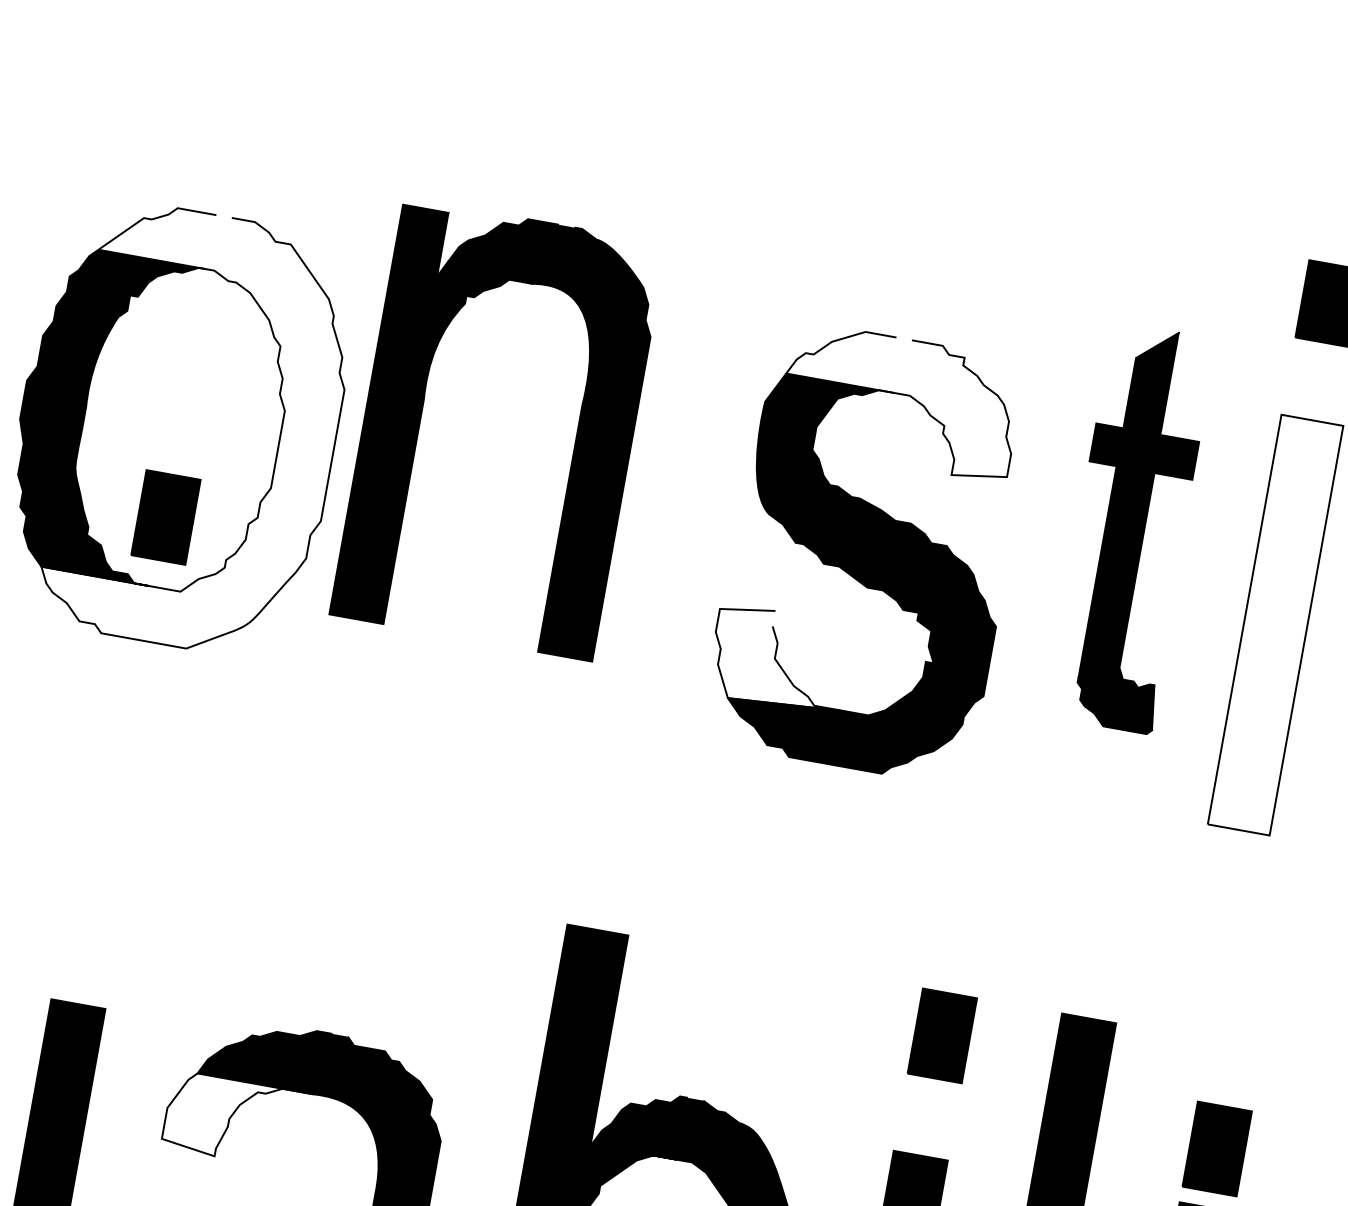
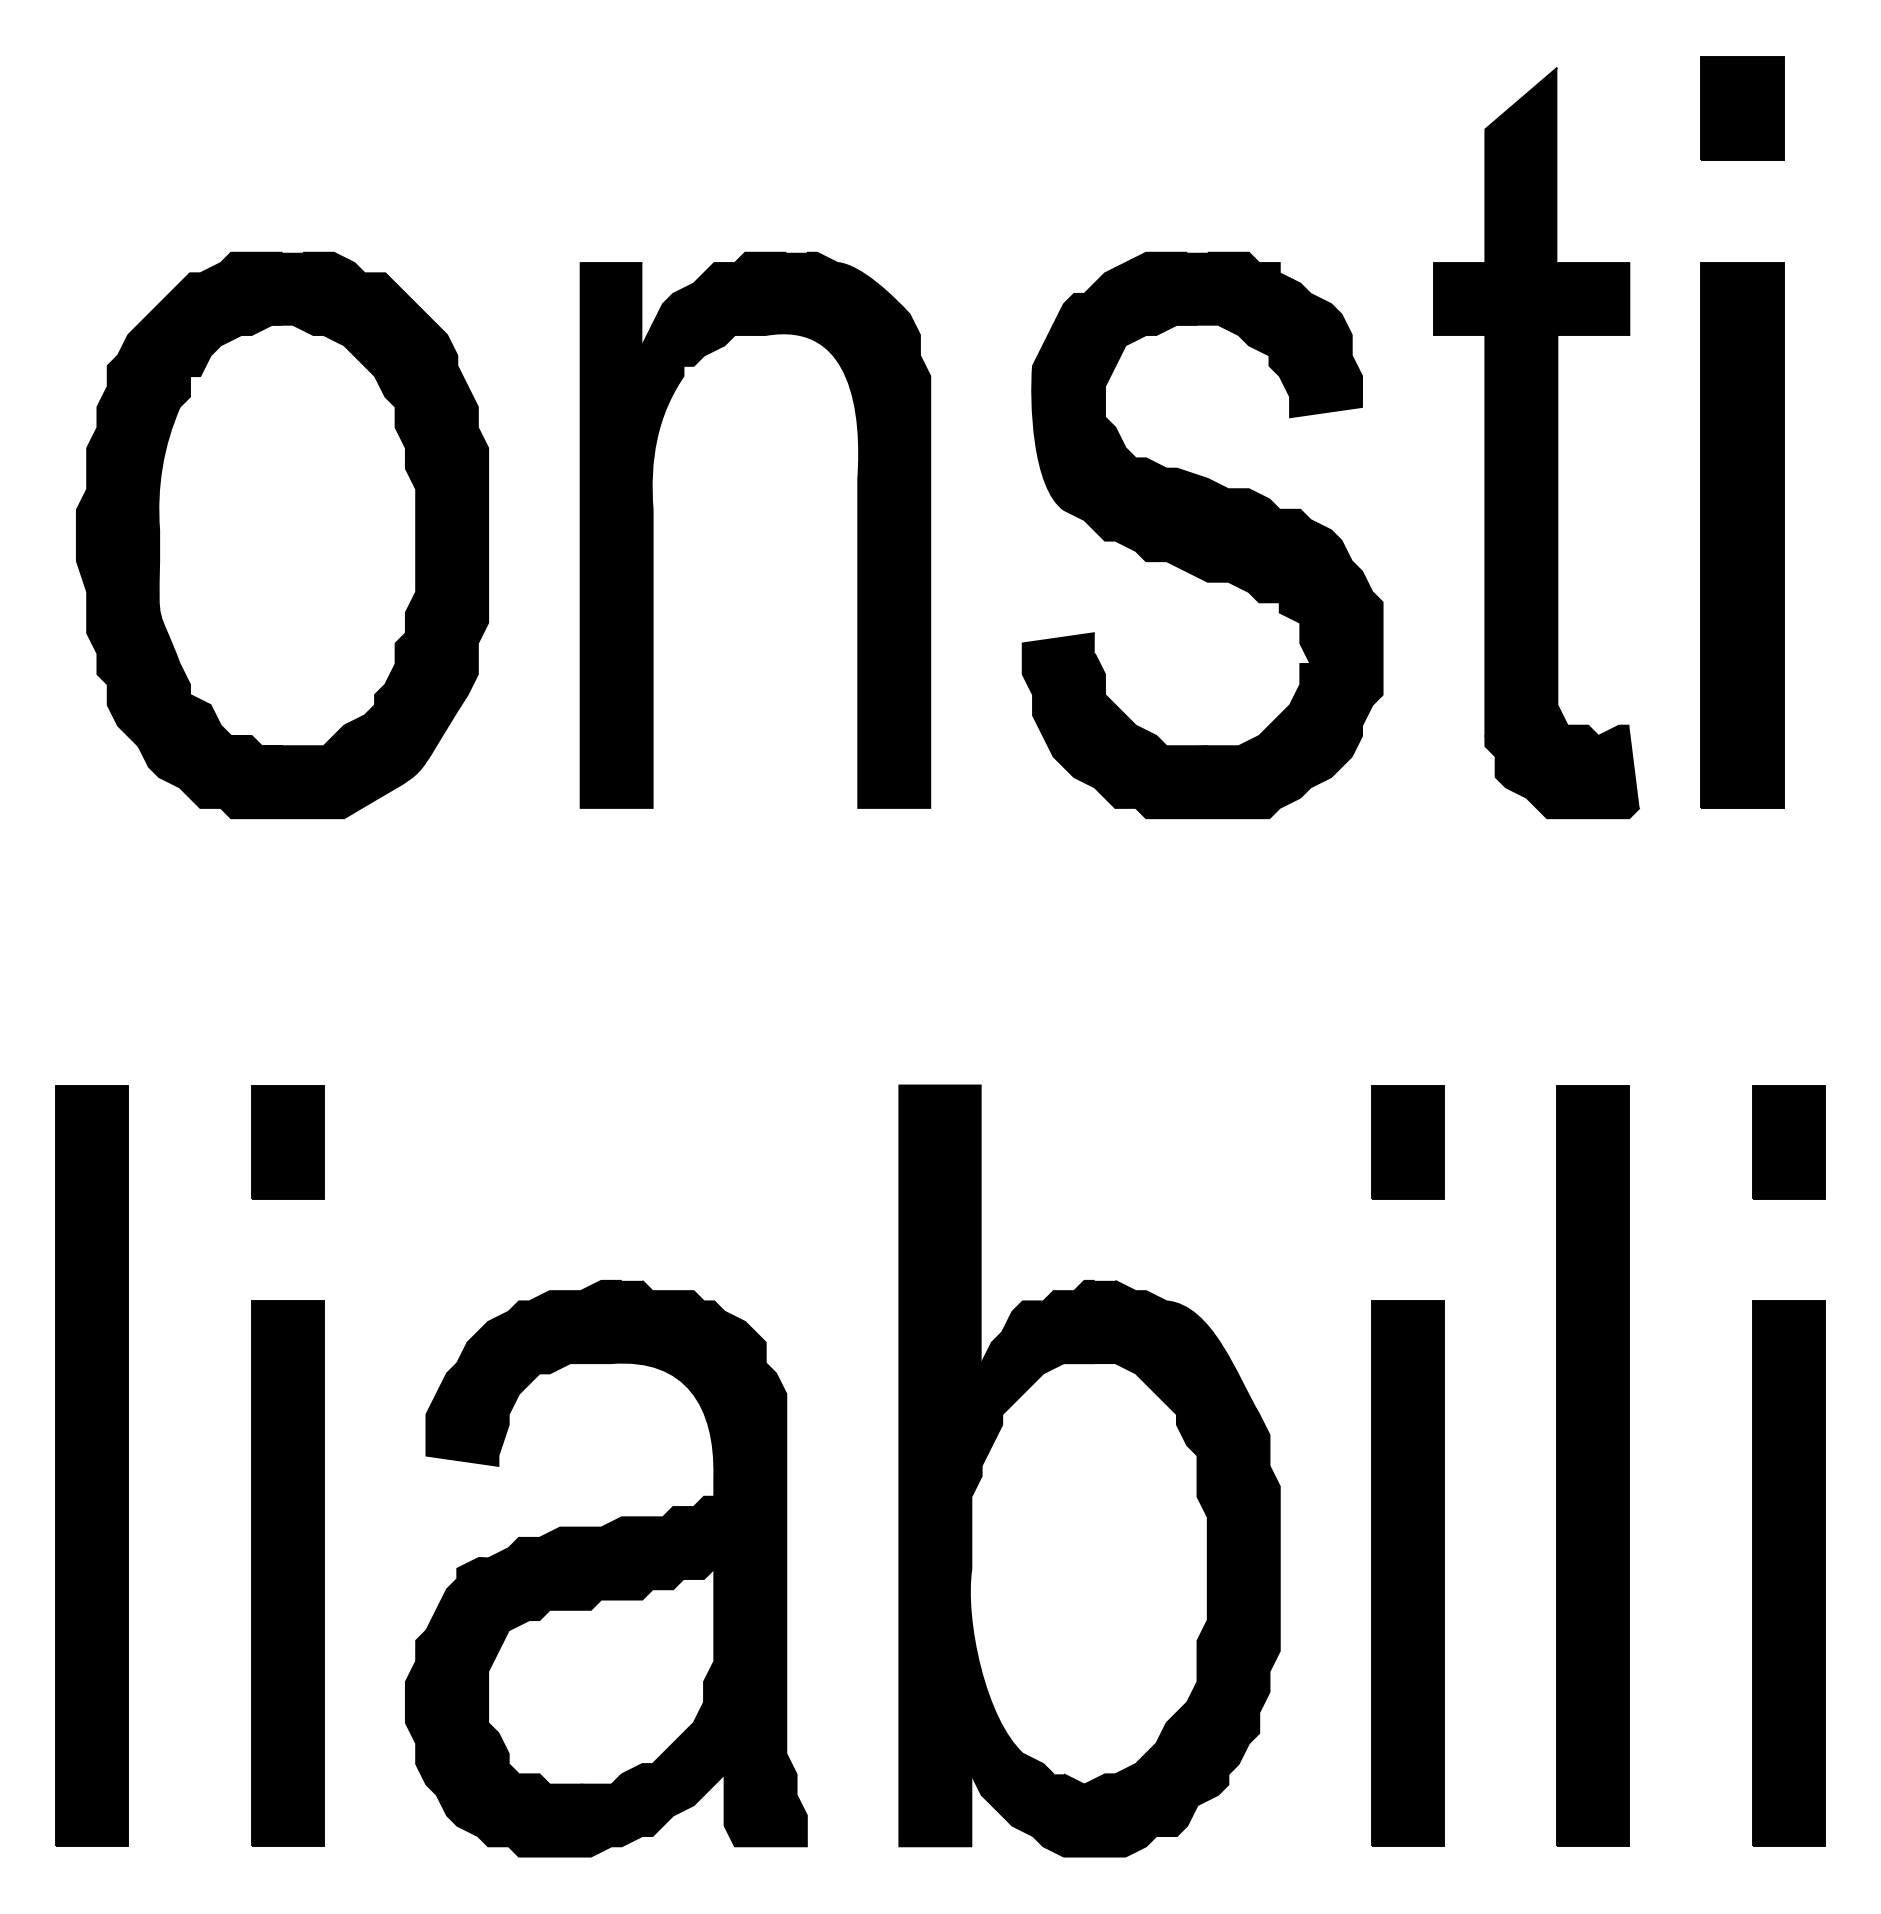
fill: (900, 401) -> (1207, 334), added
part: (421, 414) -> (653, 529), moved
fill: (201, 431) -> (313, 535), added
part: (165, 517) -> (287, 1142), moved
part: (1133, 528) -> (1536, 443), size x1.43
fill: (1275, 625) -> (1742, 535), added
fill: (782, 659) -> (1114, 694), added
fill: (236, 1120) -> (518, 1414), added
part: (1217, 1149) -> (1788, 1142), moved

